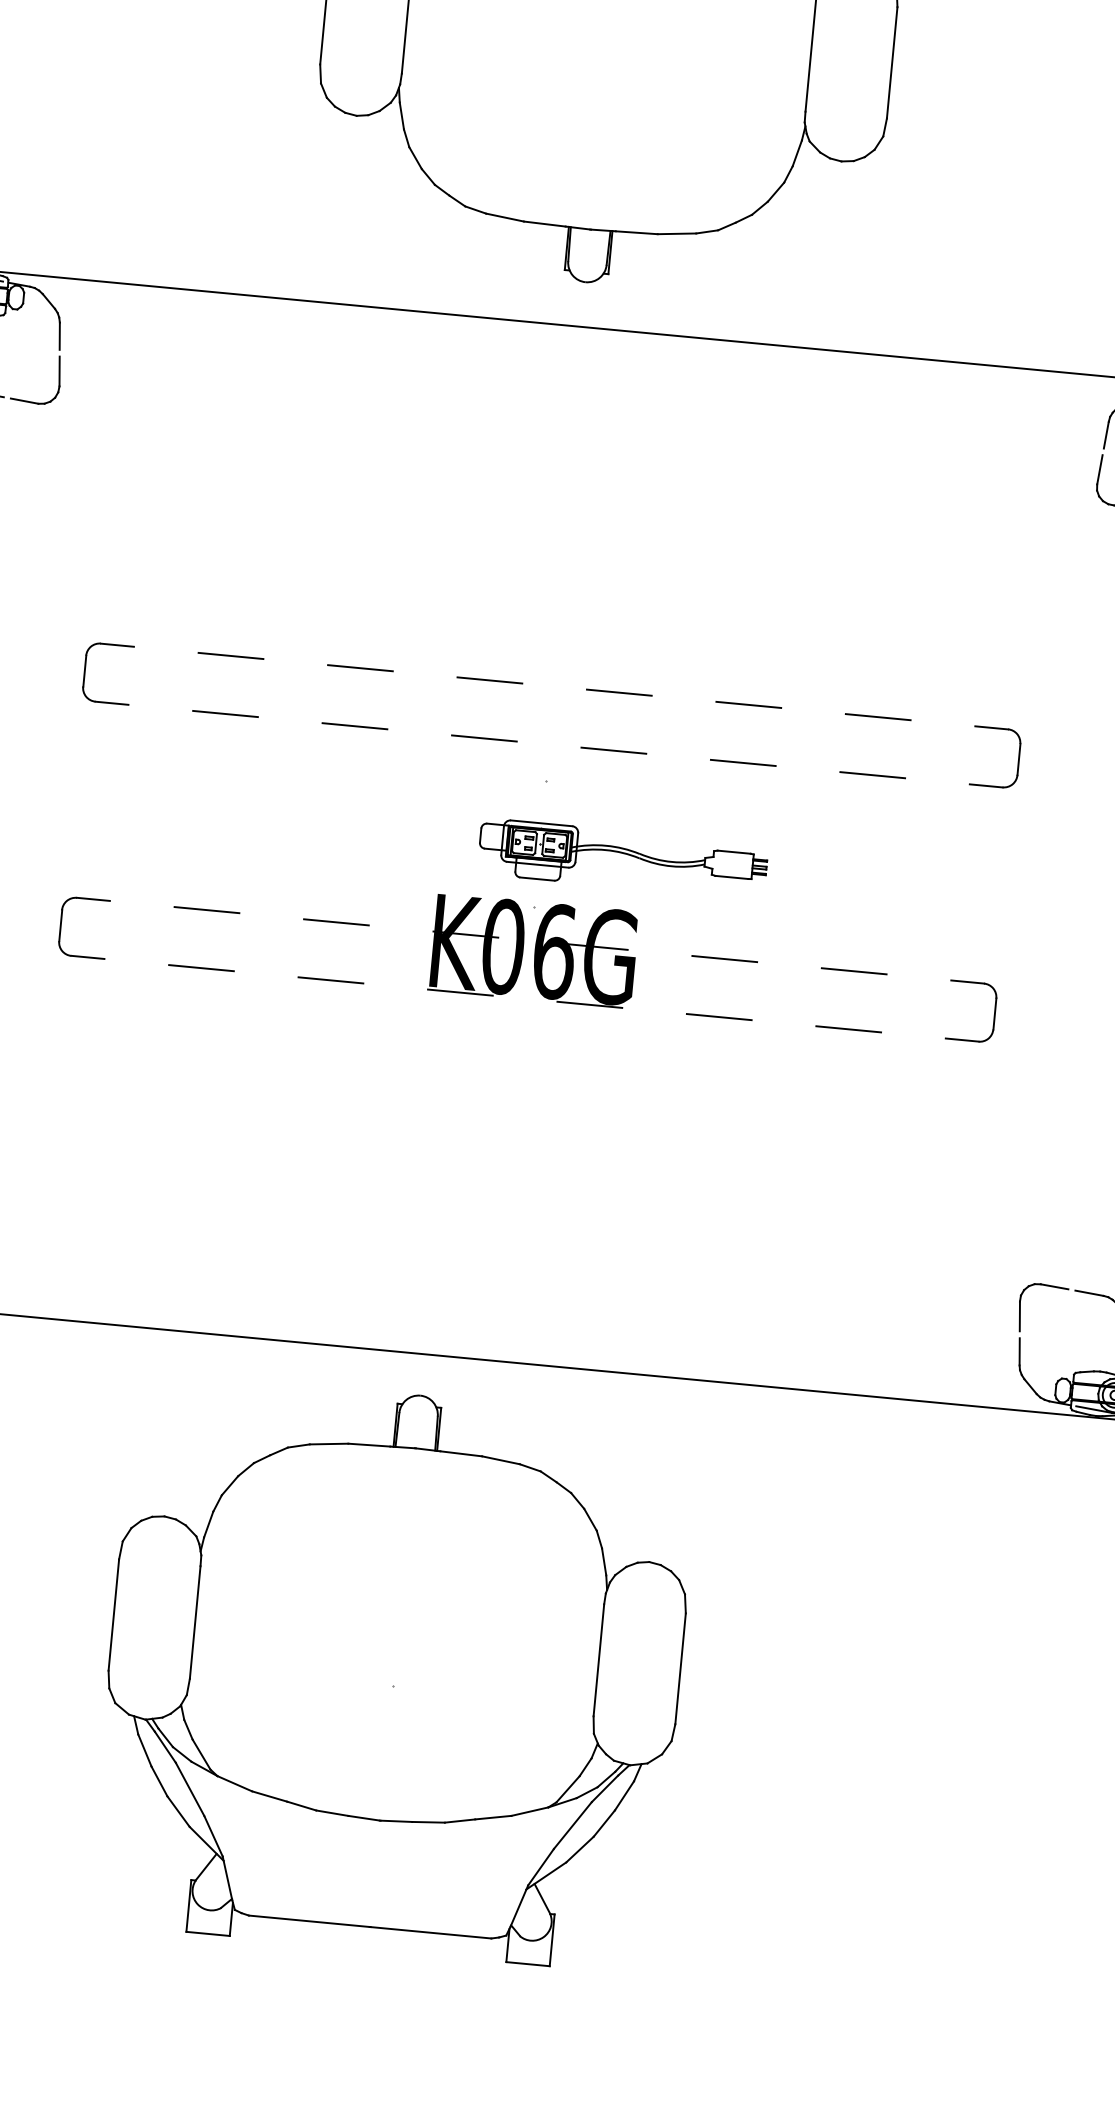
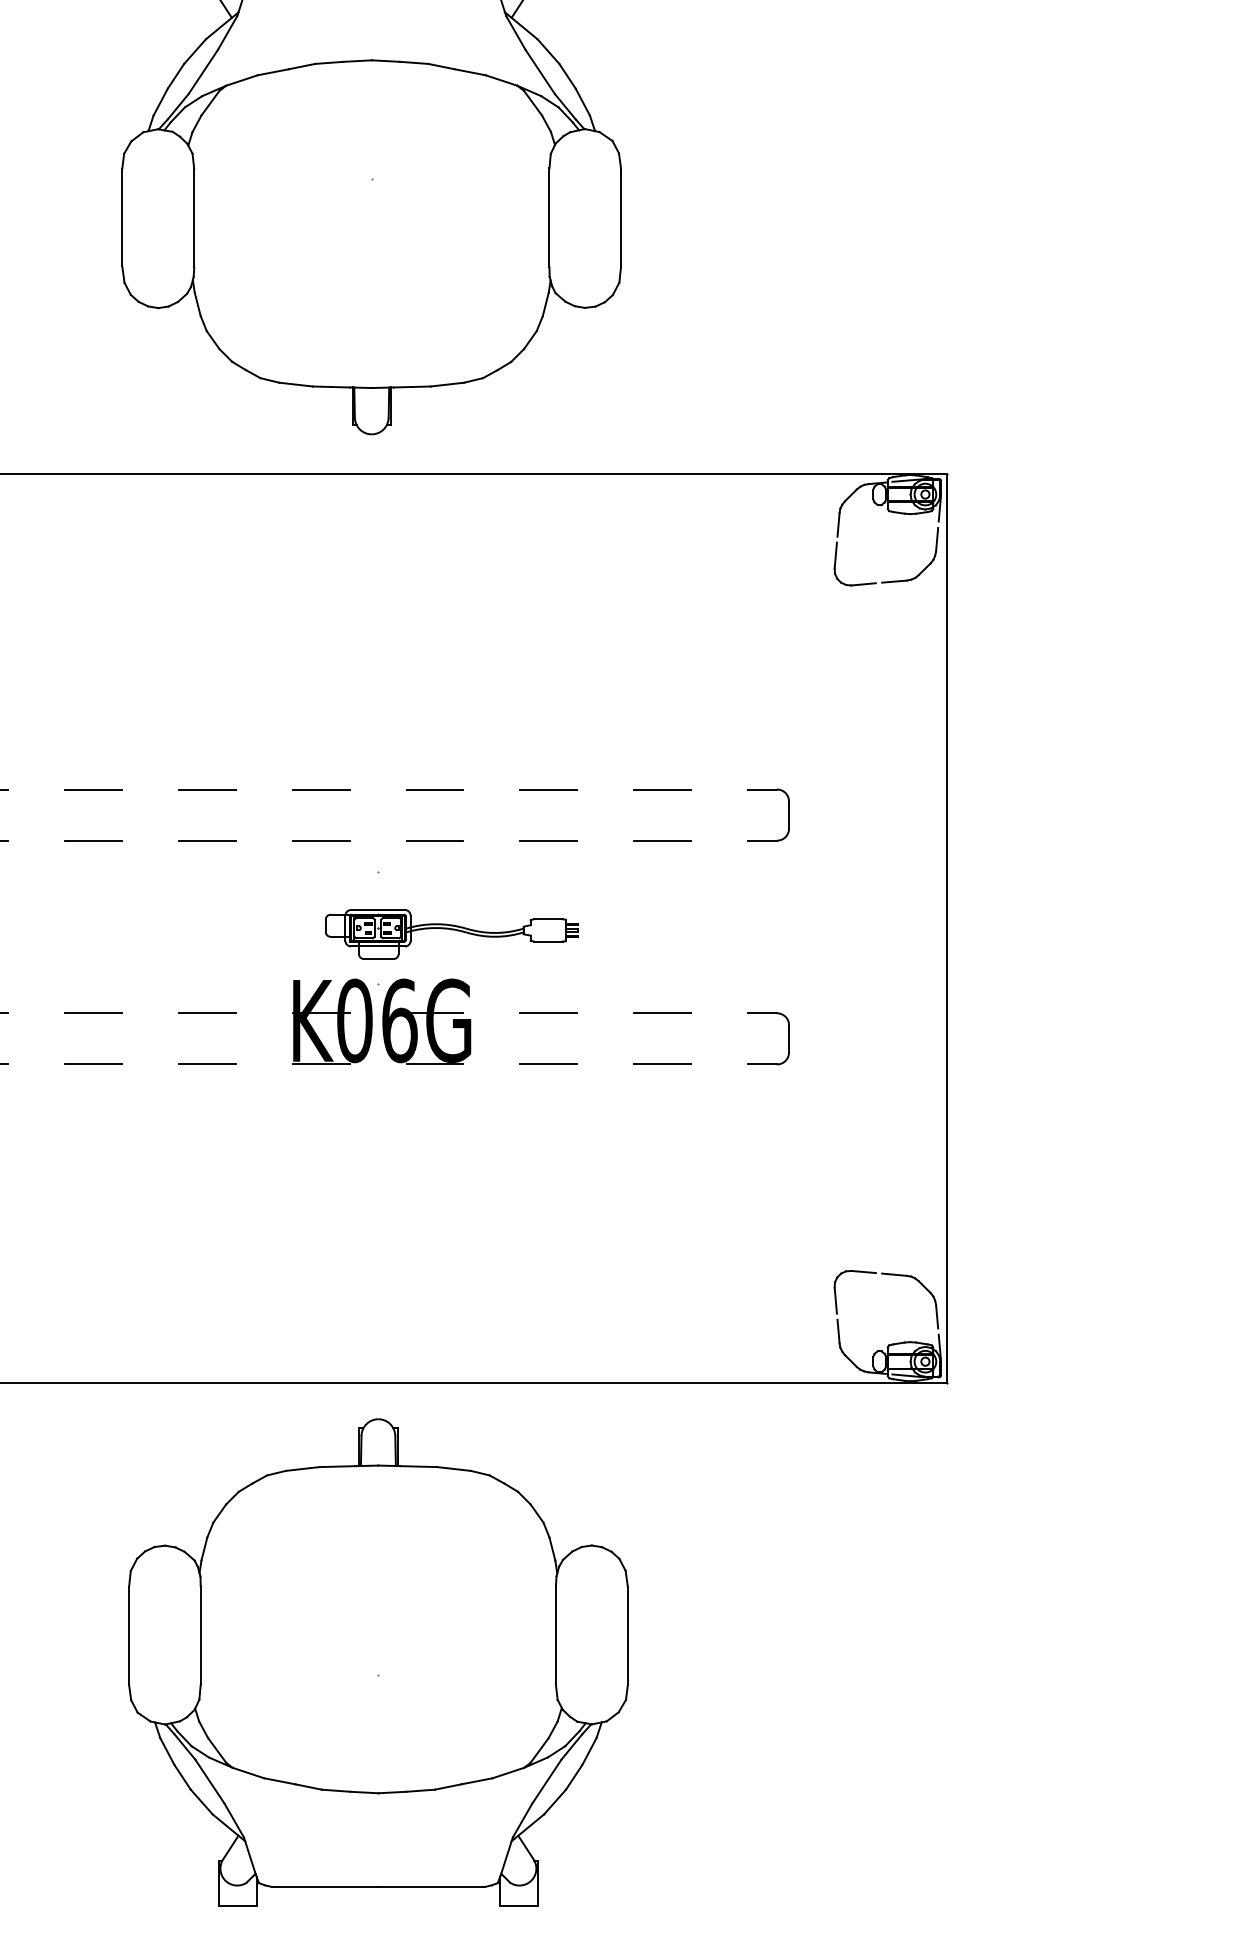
part: (394, 1672) -> (378, 1662), moved

